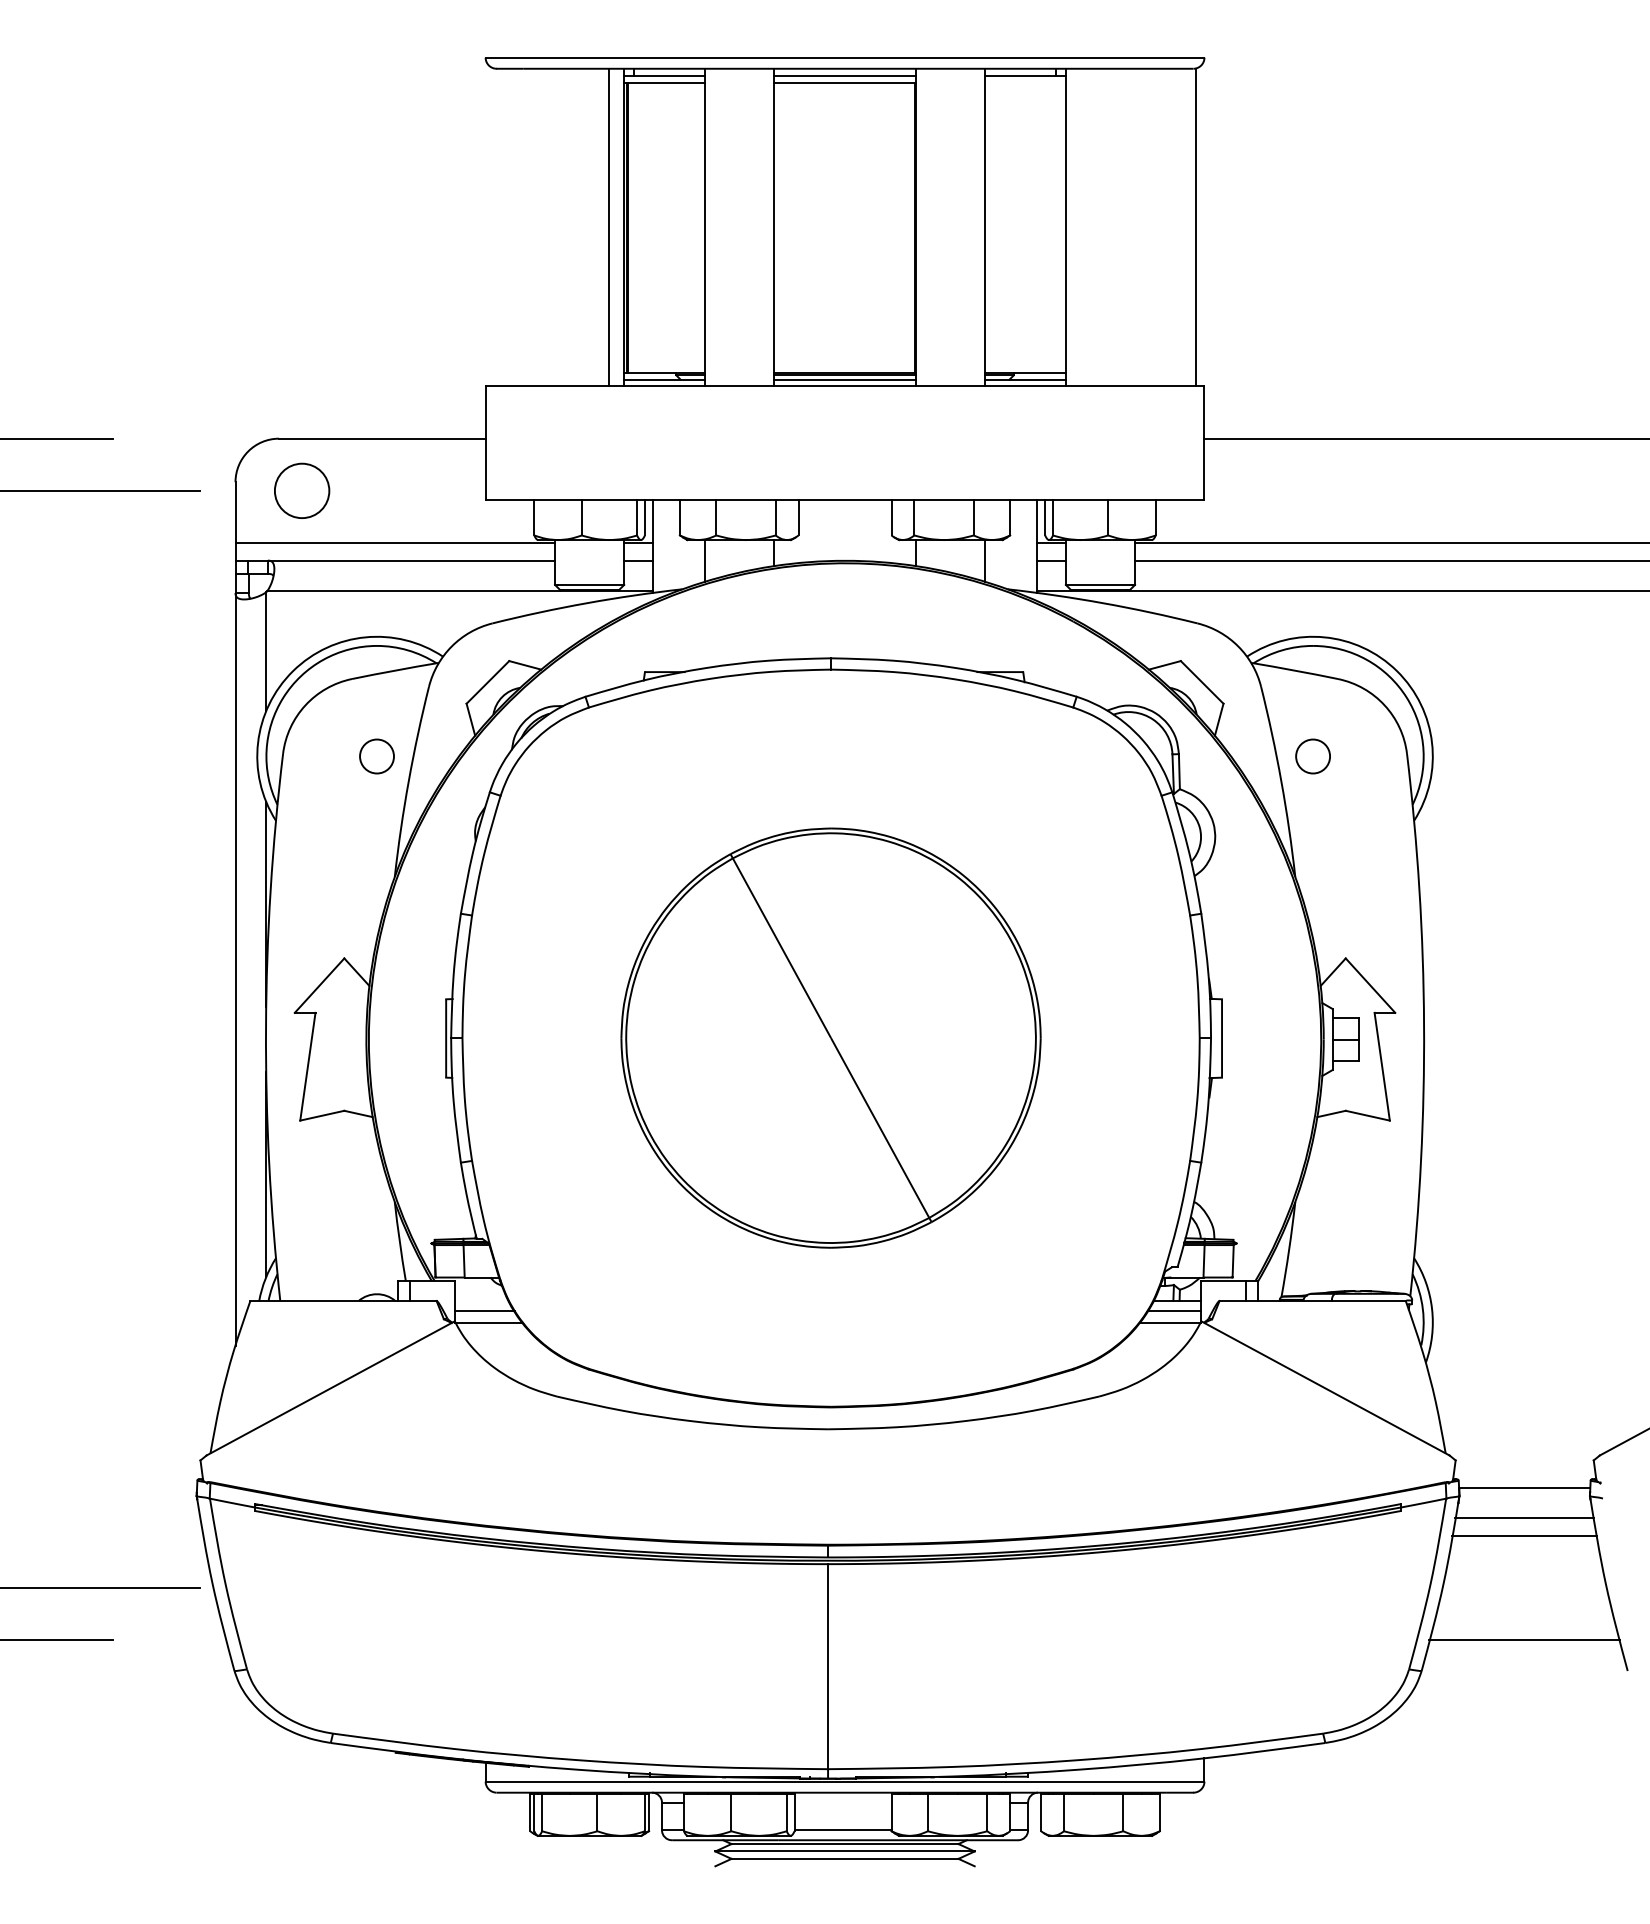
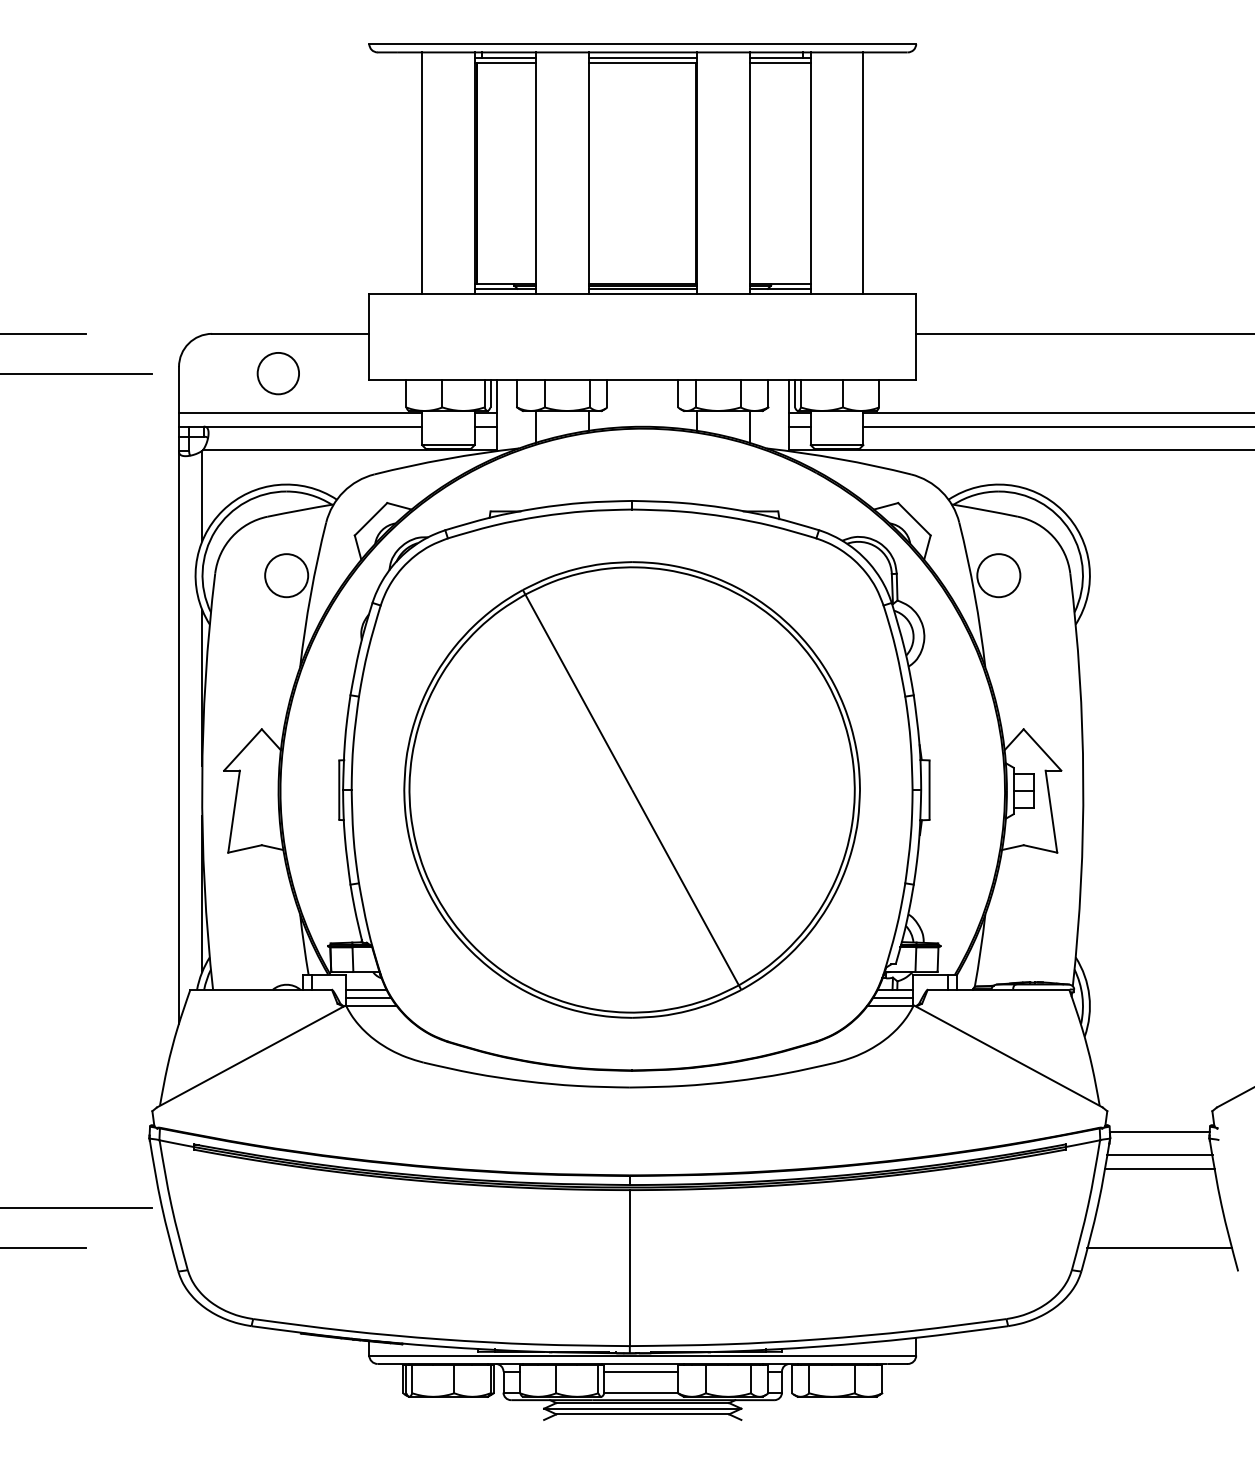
line: (1025, 82) -> (780, 62), added
line: (609, 227) -> (422, 173), moved
line: (1196, 227) -> (863, 173), moved
circle: (302, 490) -> (278, 373), moved
circle: (376, 756) -> (286, 575), size x1.67
circle: (1312, 756) -> (998, 575), size x1.67
part: (830, 1037) -> (631, 789), size x1.43
line: (481, 1300) -> (366, 989), added
line: (842, 1802) -> (640, 1371), added

